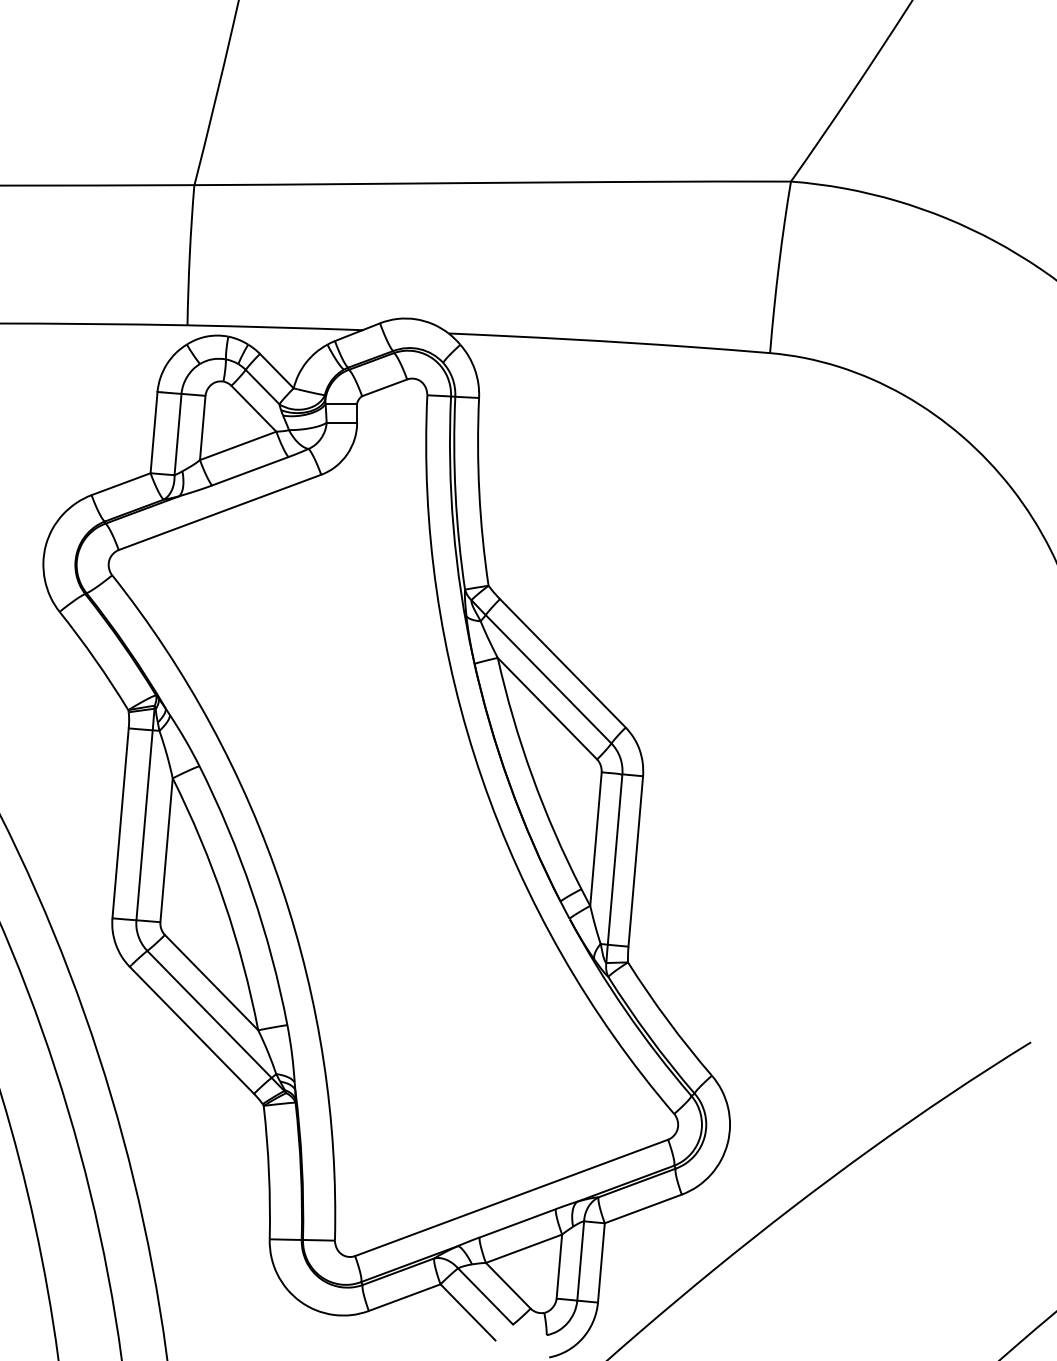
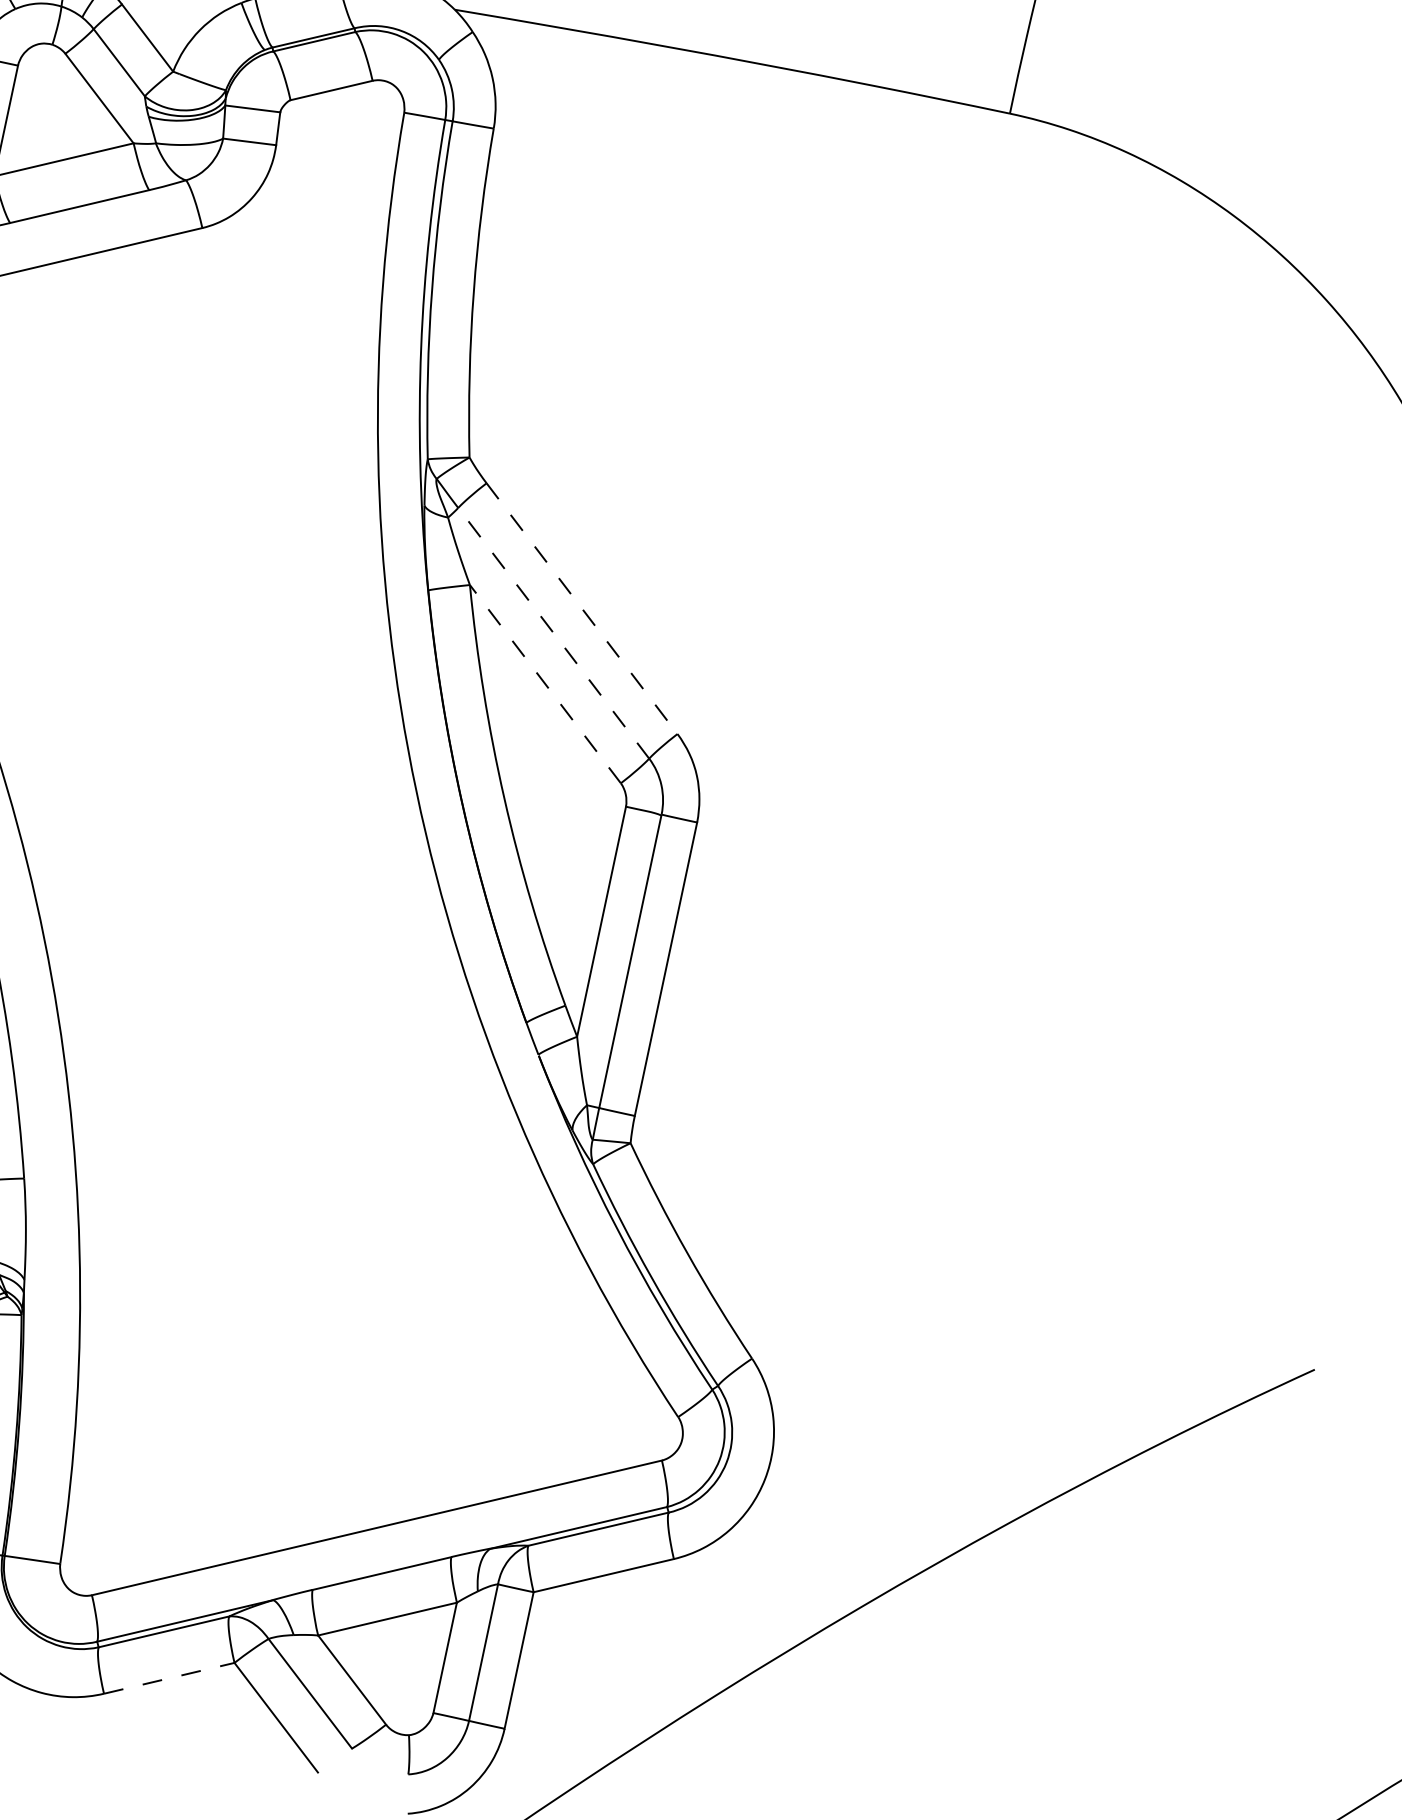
line: (562, 663) -> (581, 608), solid -> dashed
line: (548, 679) -> (553, 633), solid -> dashed
line: (547, 708) -> (545, 683), solid -> dashed
line: (405, 1297) -> (170, 1678), solid -> dashed

